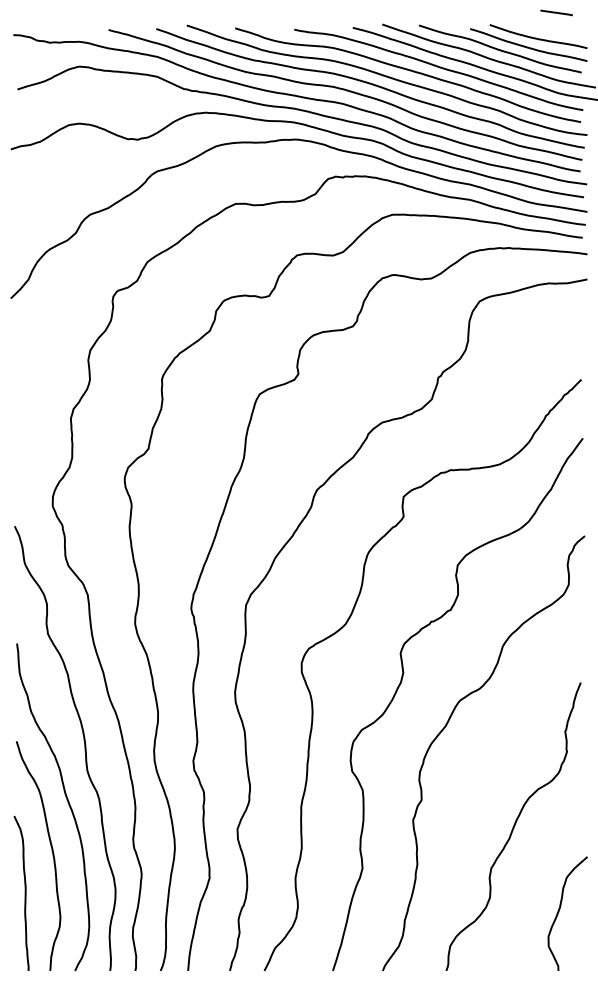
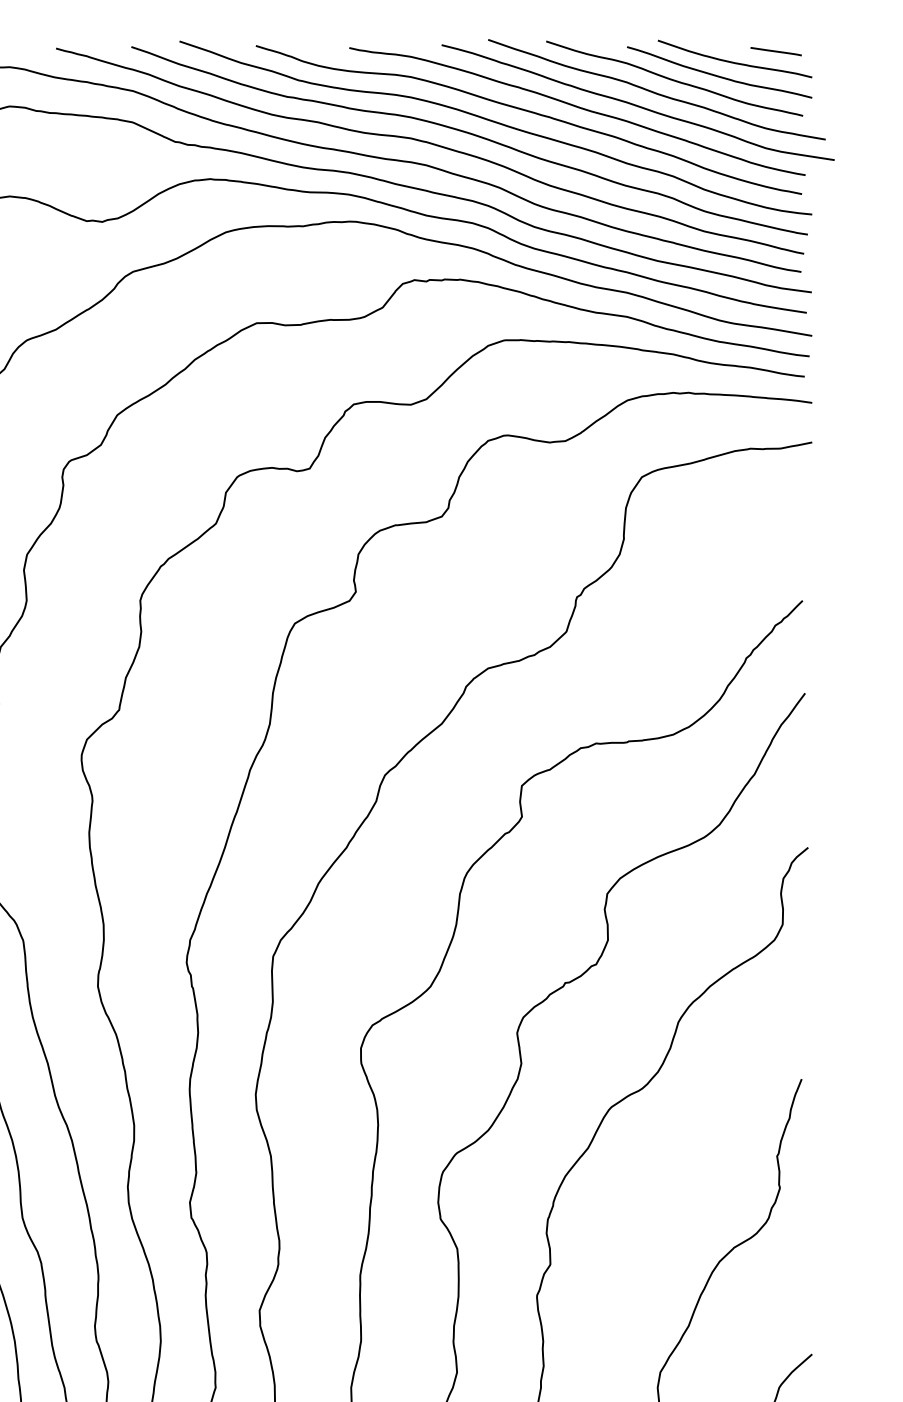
line: (556, 12) -> (775, 50), moved

